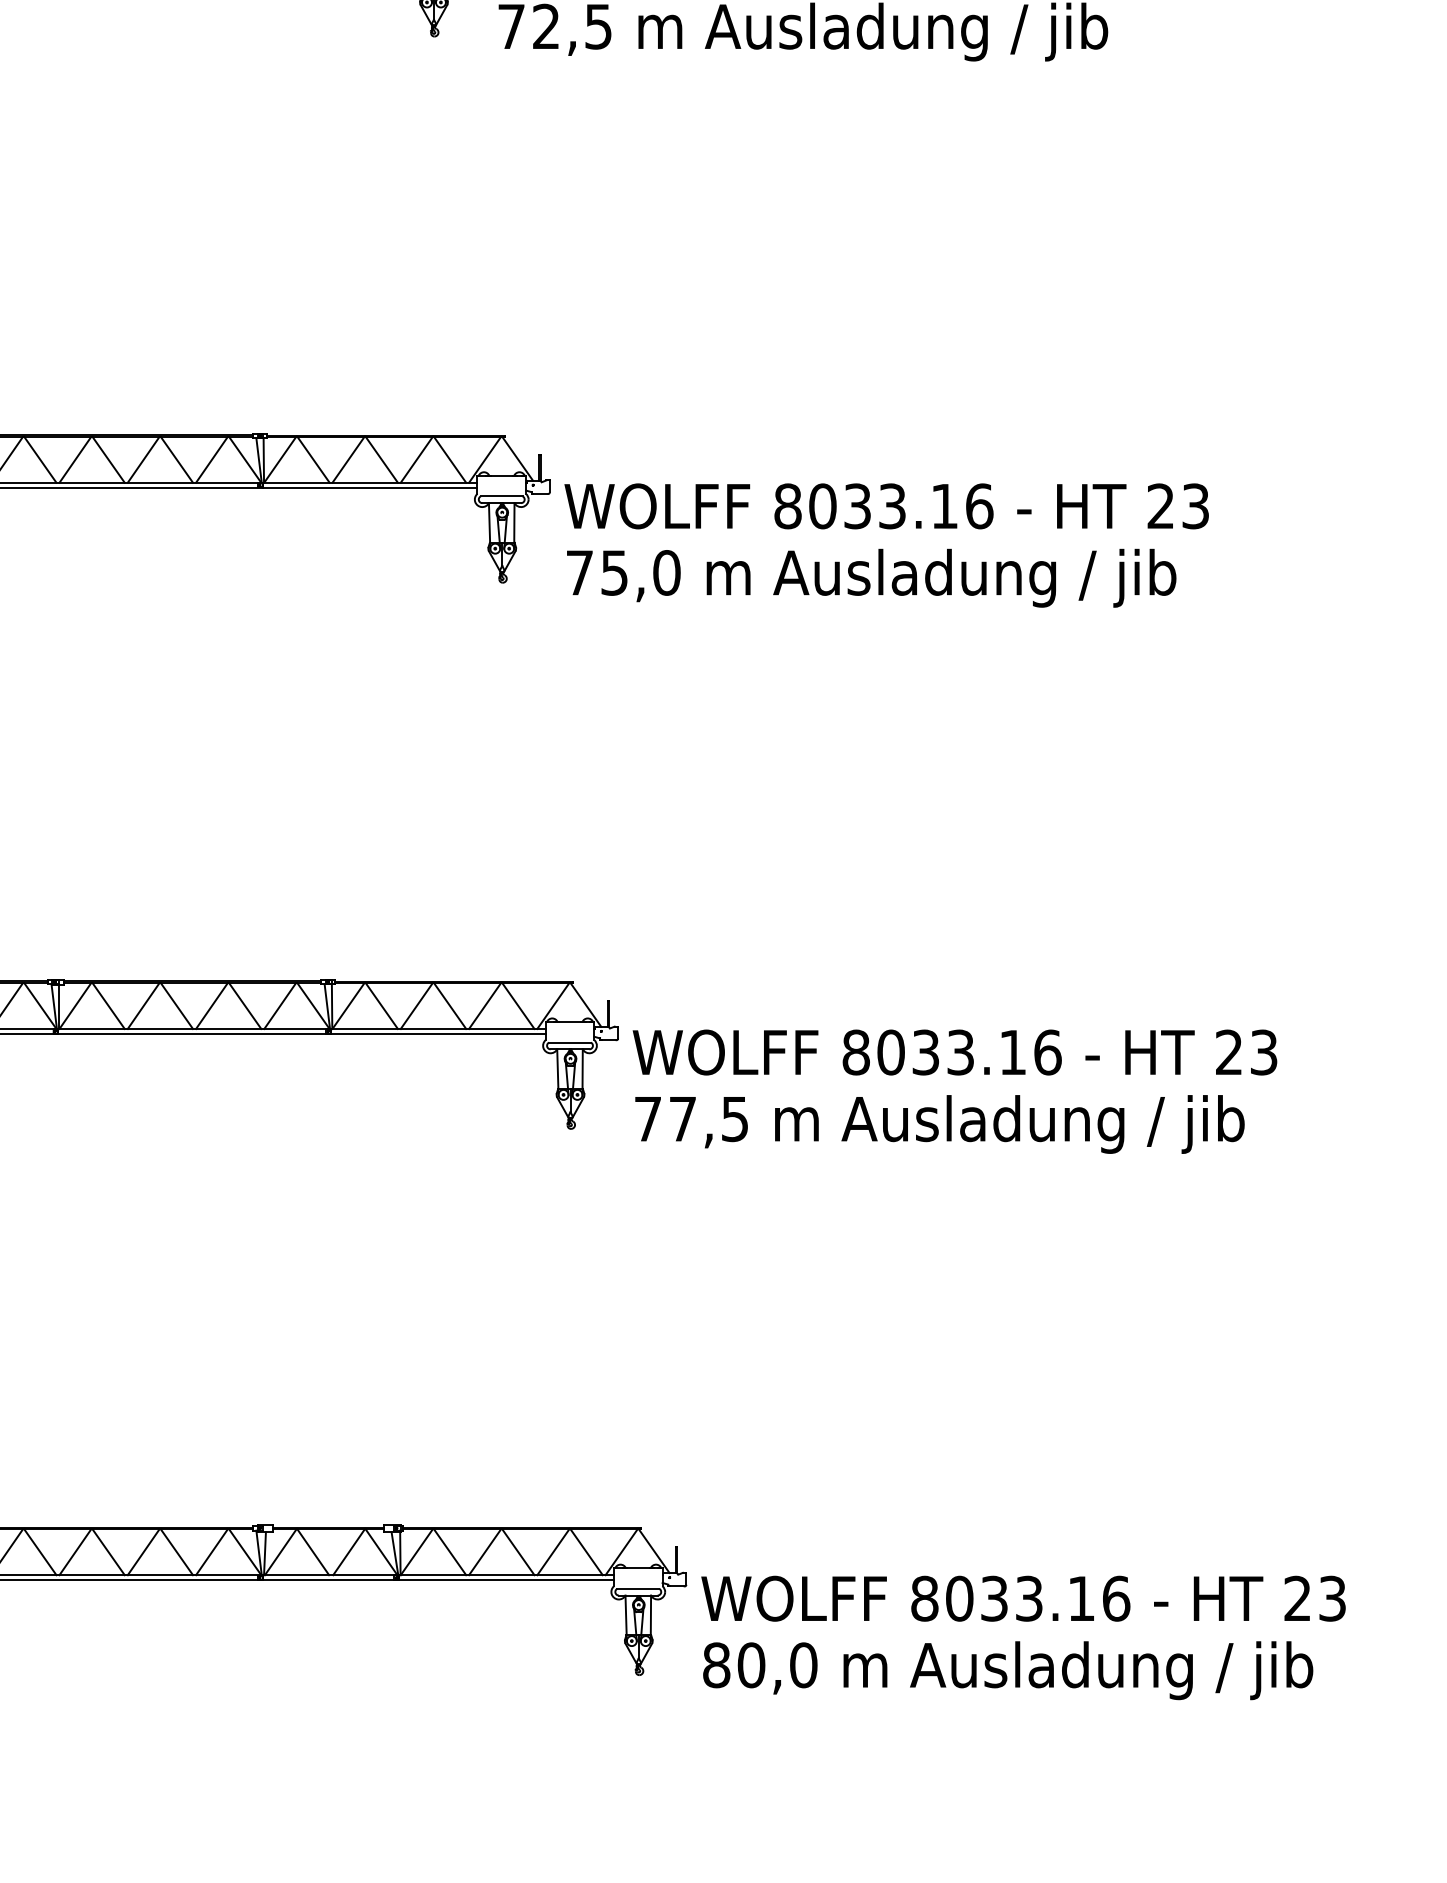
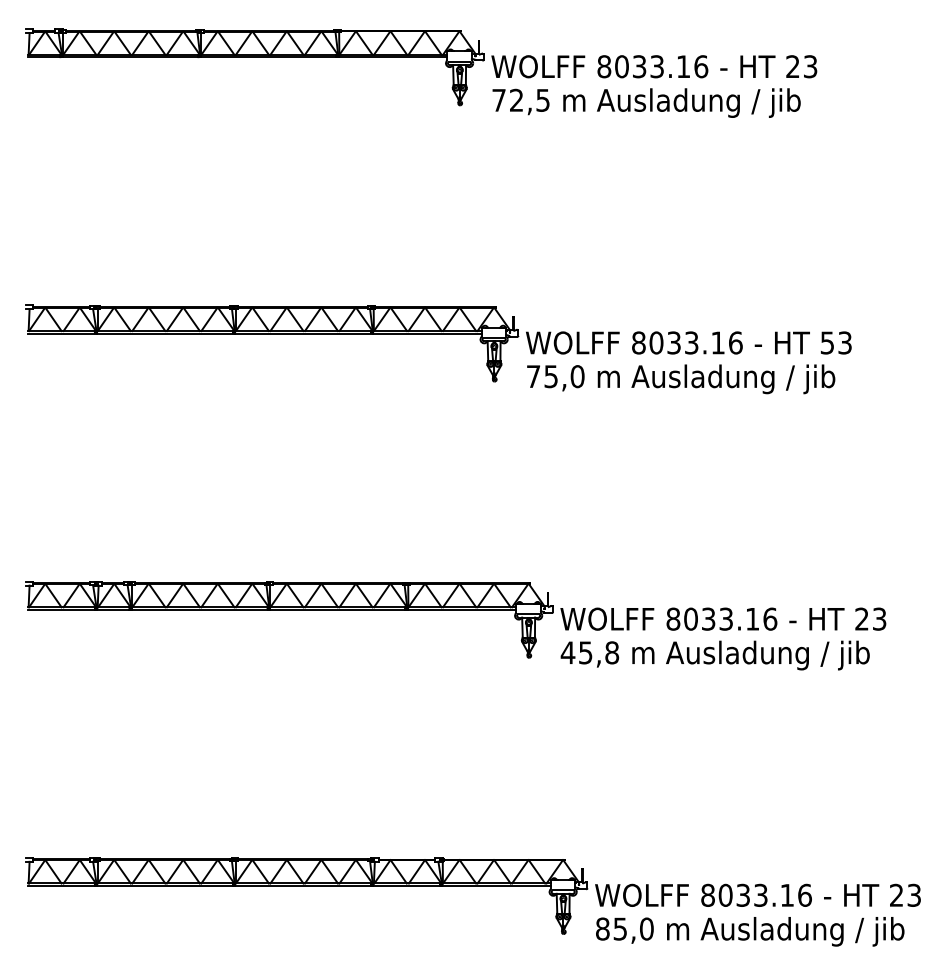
text: (1159, 505) -> (826, 342), 23 -> 53
text: (690, 1118) -> (589, 652), 77,5 -> 45,8
text: (751, 1664) -> (620, 928), 80,0 -> 85,0

